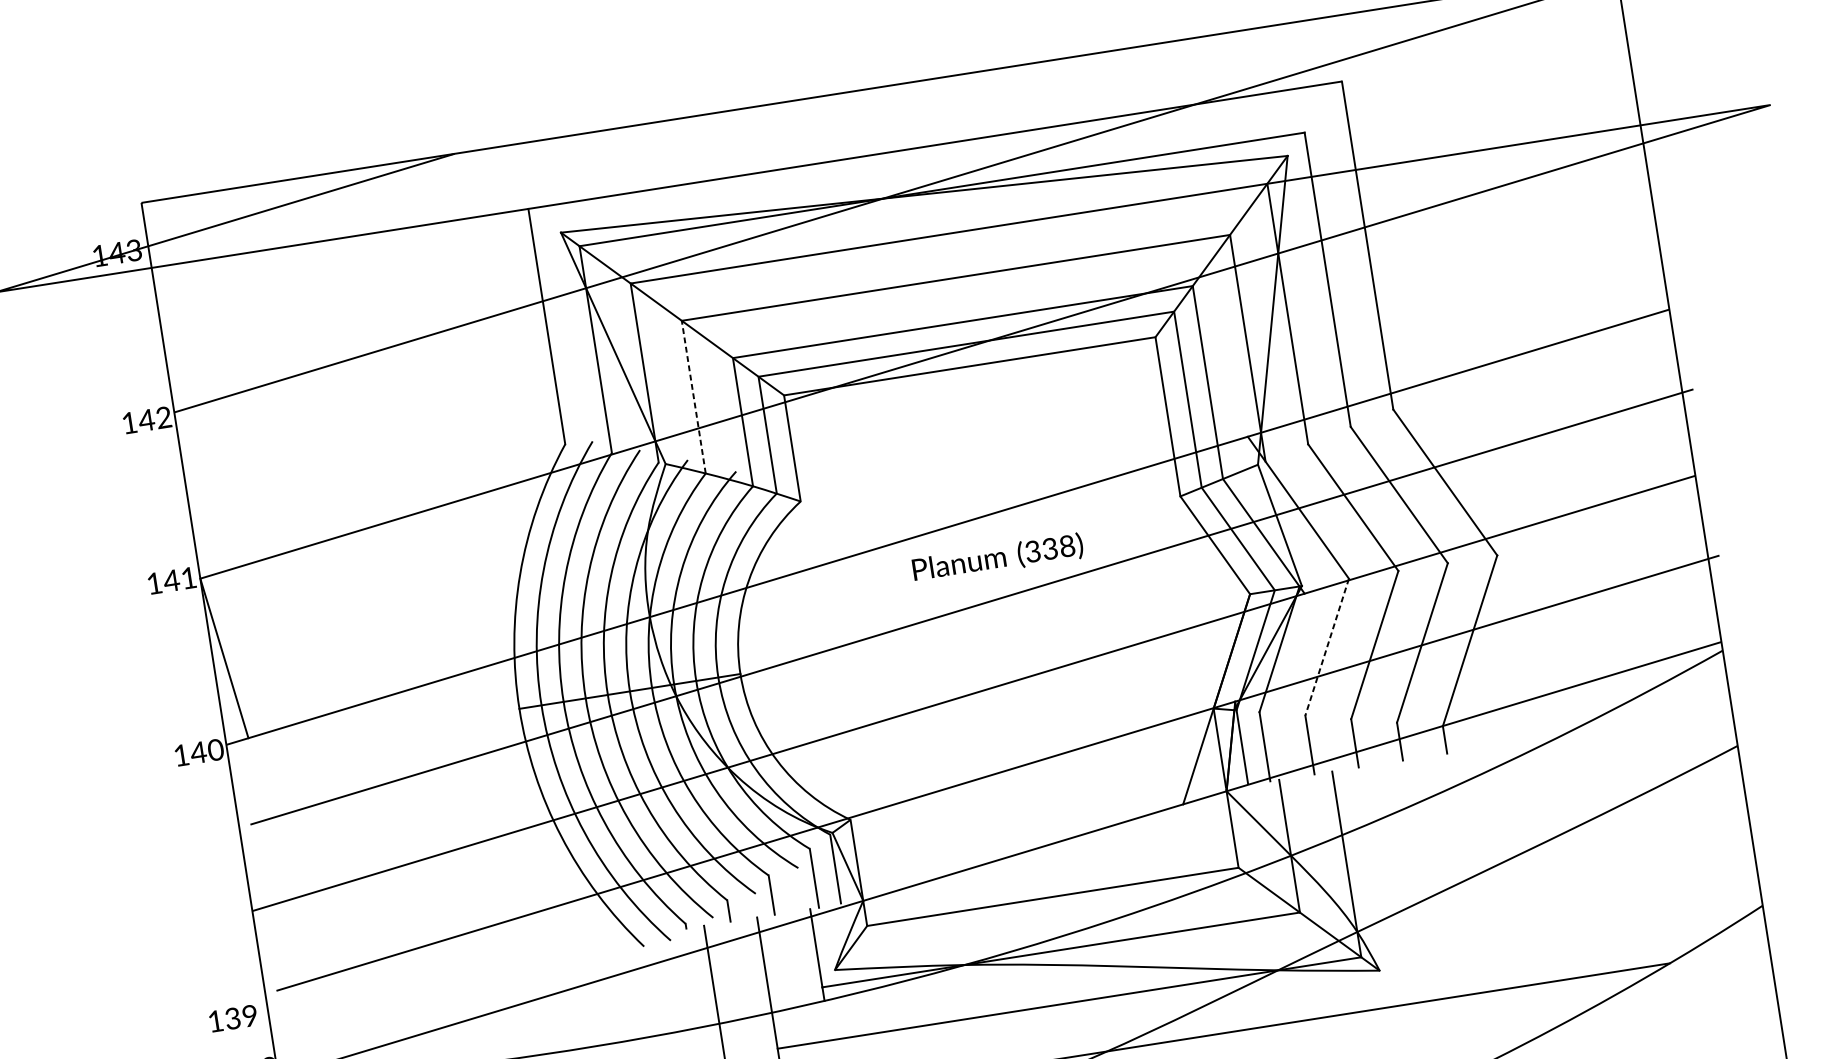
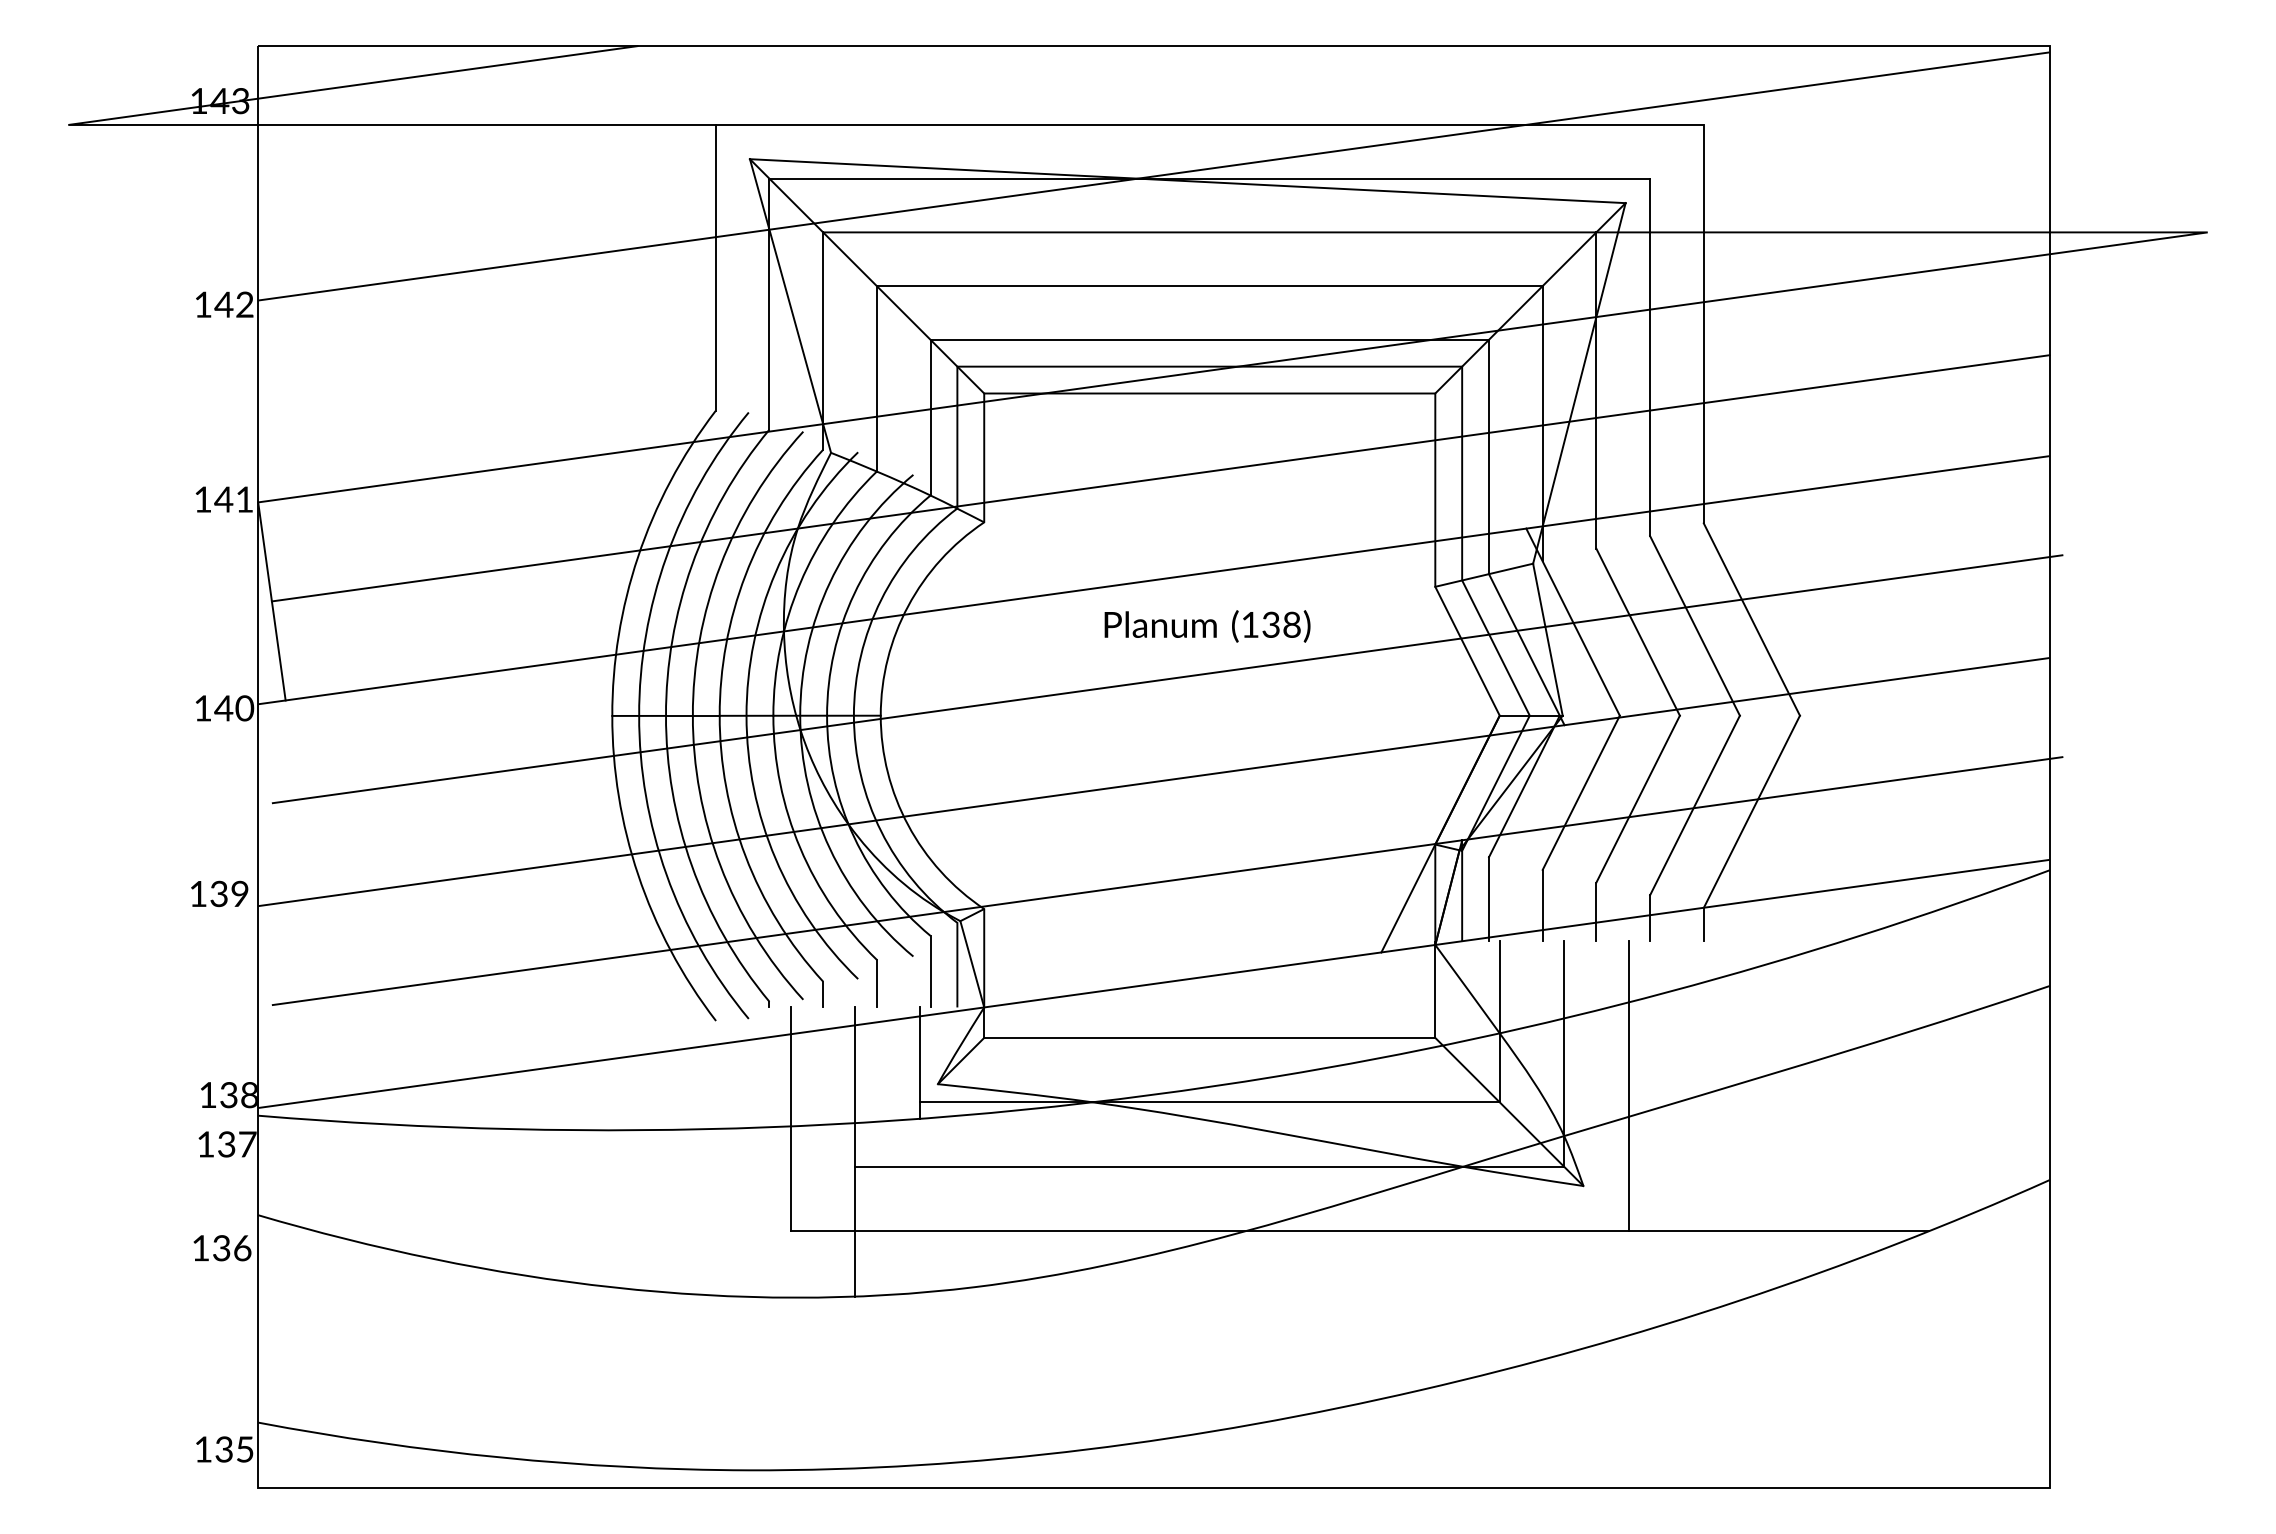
line: (693, 396) -> (876, 378), dashed -> solid
line: (940, 442) -> (1160, 478), added
text: (1032, 551) -> (1249, 624), (338) -> (138)
line: (1327, 647) -> (1581, 793), dashed -> solid
line: (1403, 882) -> (1628, 1086), added
text: (233, 1018) -> (219, 893), moved

